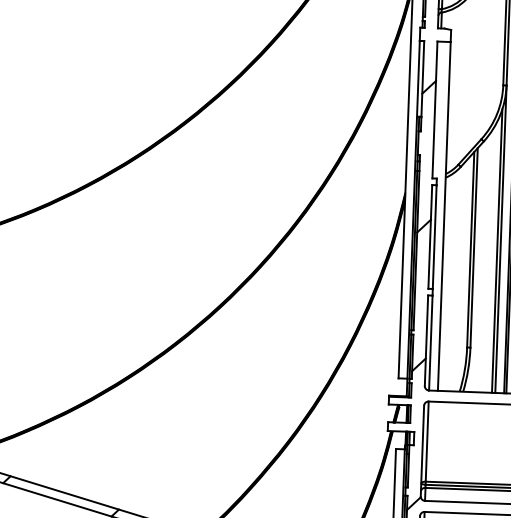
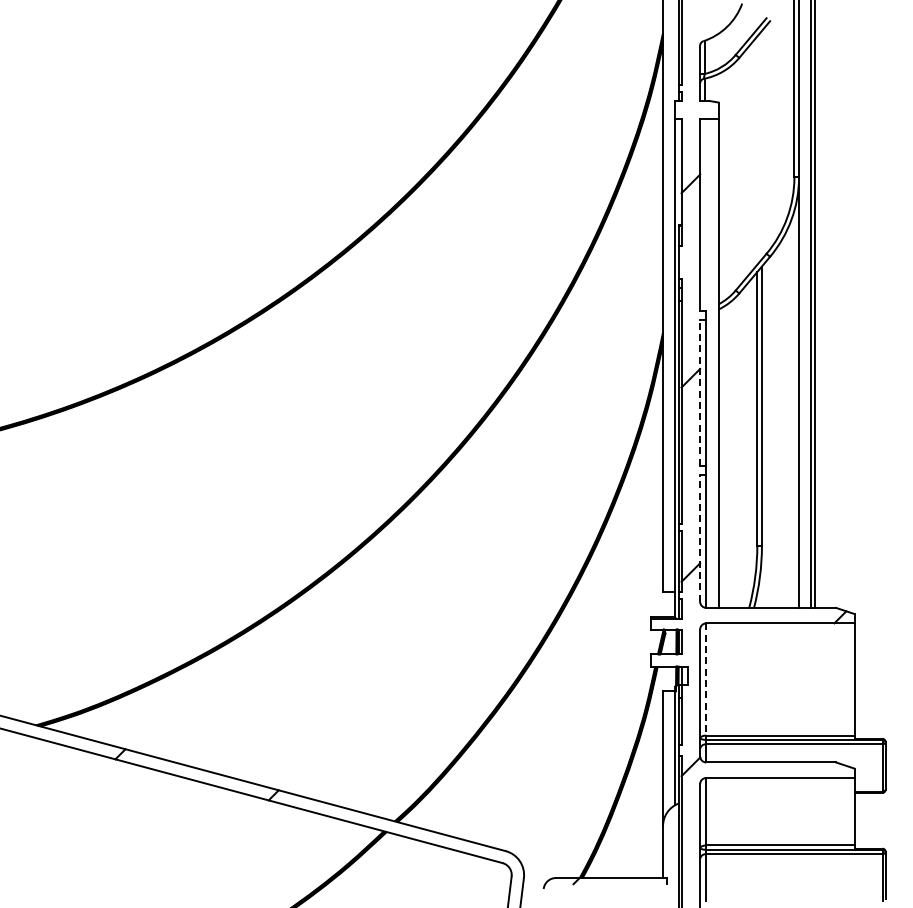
line: (430, 237) -> (700, 393), solid -> dashed
line: (497, 250) -> (794, 408), removed
line: (426, 340) -> (700, 537), solid -> dashed
line: (427, 441) -> (706, 679), solid -> dashed

